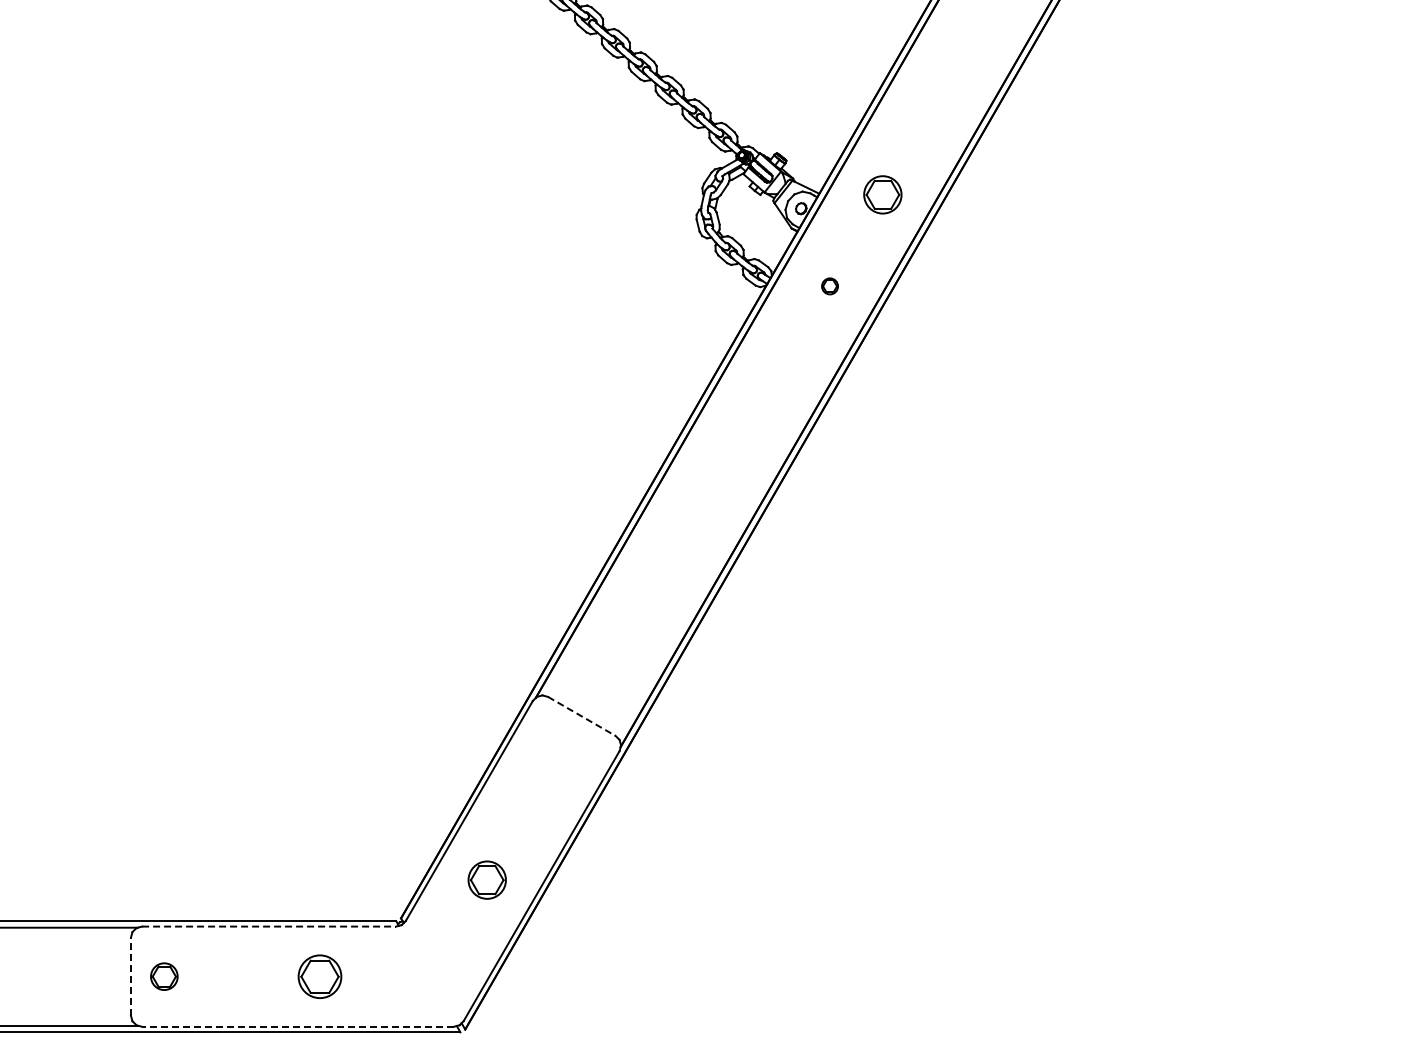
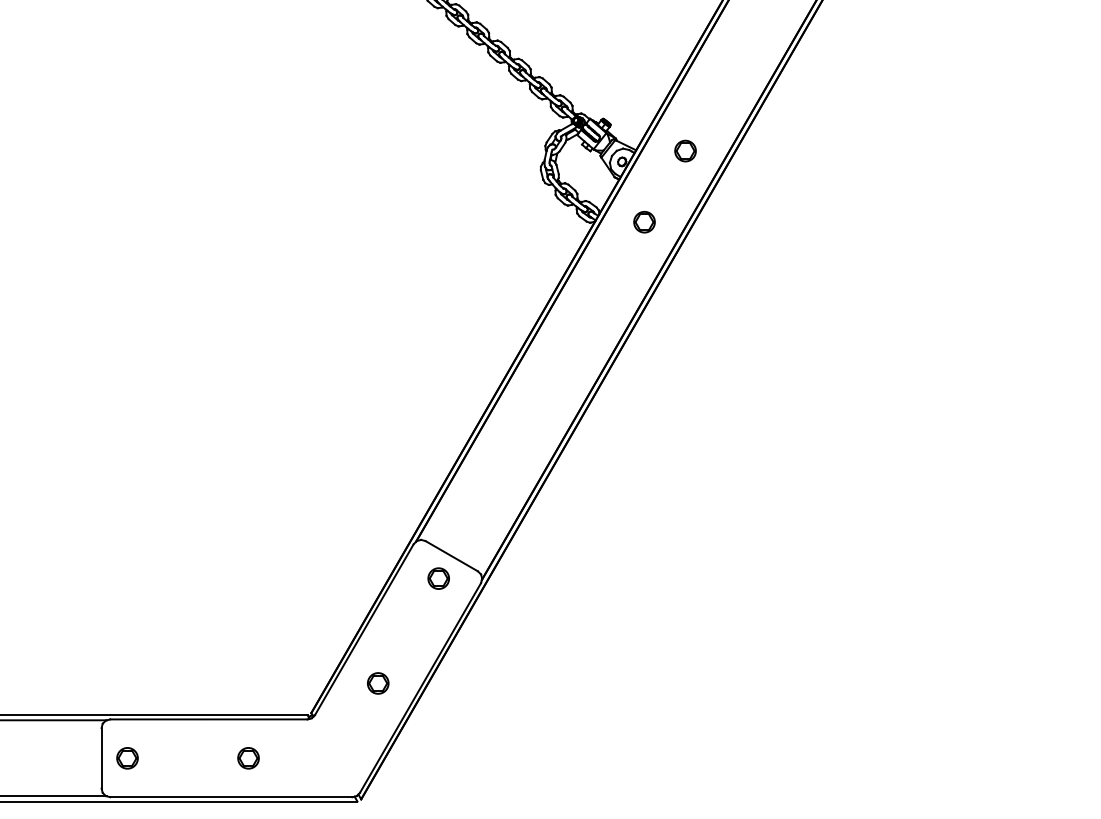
part: (882, 194) -> (685, 150), size x0.71
part: (829, 286) -> (644, 222), size x1.67
line: (581, 716) -> (451, 556), dashed -> solid
part: (564, 745) -> (438, 578), added
part: (486, 880) -> (377, 683), size x0.71
line: (269, 926) -> (209, 719), dashed -> solid
line: (130, 976) -> (101, 758), dashed -> solid
part: (320, 976) -> (248, 758), size x0.62
line: (298, 1026) -> (231, 797), dashed -> solid

